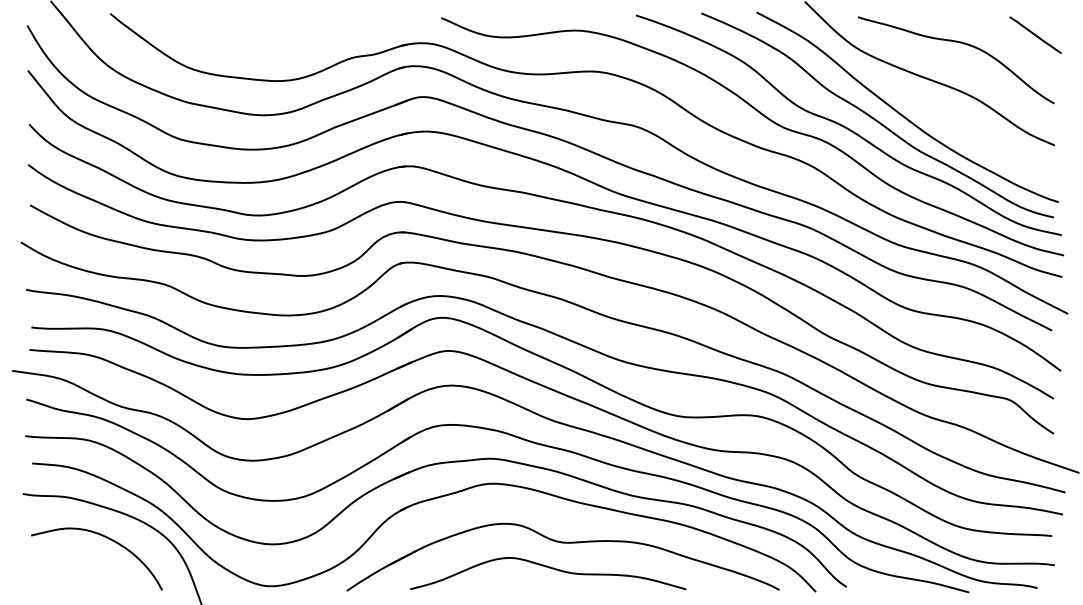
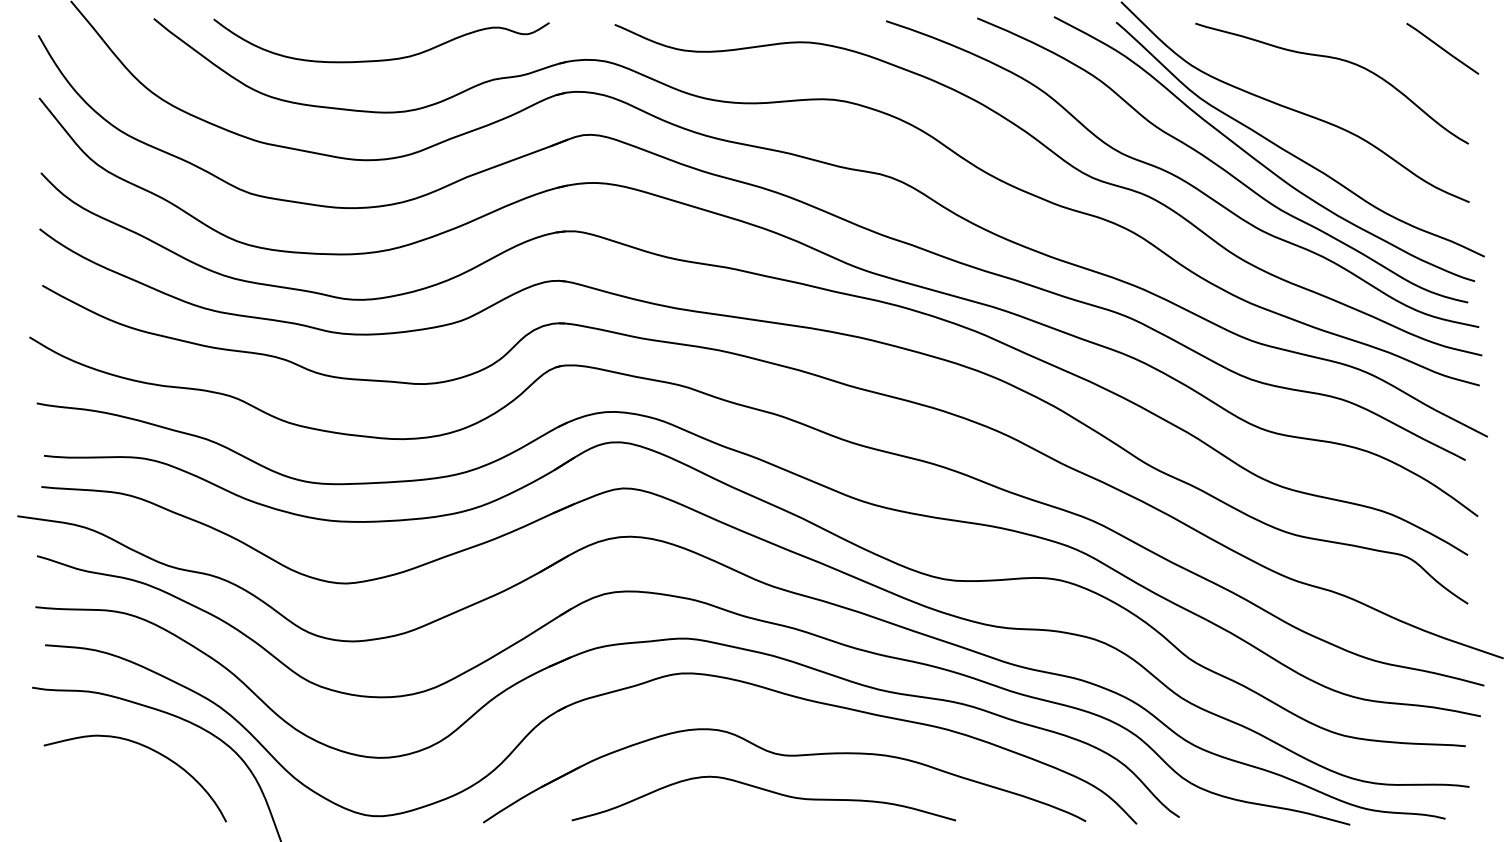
curve: (273, 42) -> (381, 59), added
curve: (927, 110) -> (1292, 153), added

